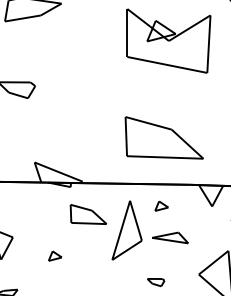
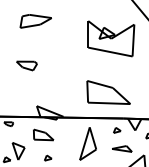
part: (162, 206) -> (117, 130), moved
part: (88, 213) -> (43, 134), moved
part: (171, 237) -> (122, 148), moved

